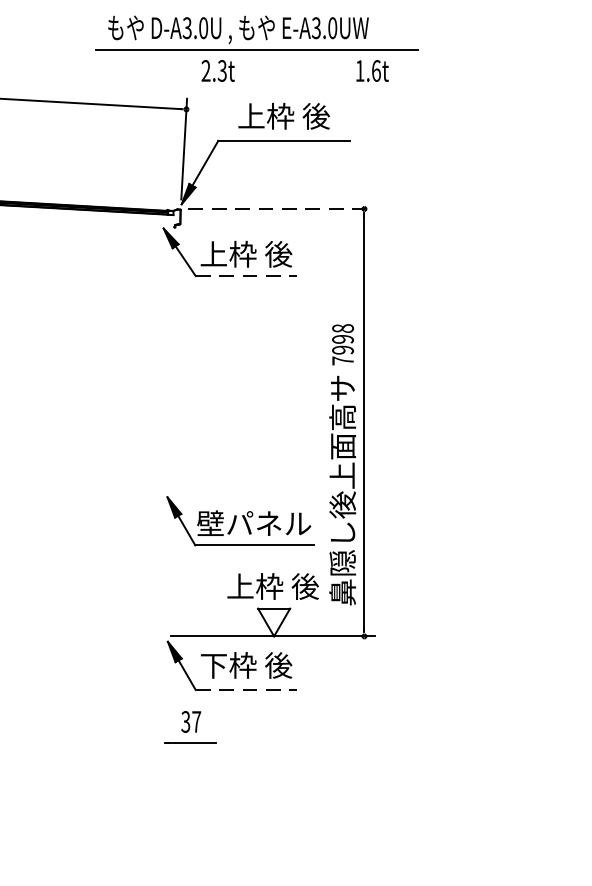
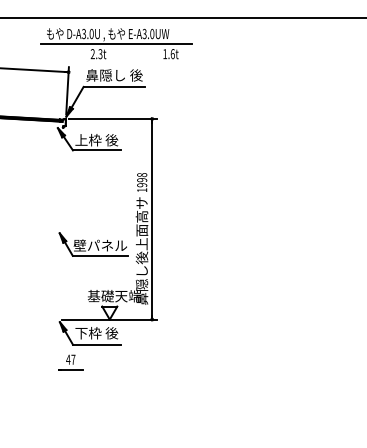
part: (256, 48) -> (116, 43), moved
text: (284, 116) -> (114, 75), 上枠 後 -> 鼻隠し 後
line: (282, 208) -> (113, 118), dashed -> solid
line: (245, 276) -> (96, 150), dashed -> solid
text: (343, 361) -> (142, 190), 7998 -> 1998
part: (239, 521) -> (93, 244), moved
text: (284, 585) -> (114, 295), 上枠 後 -> 基礎天端
line: (245, 689) -> (96, 344), dashed -> solid
text: (186, 721) -> (68, 359), 37 -> 47

